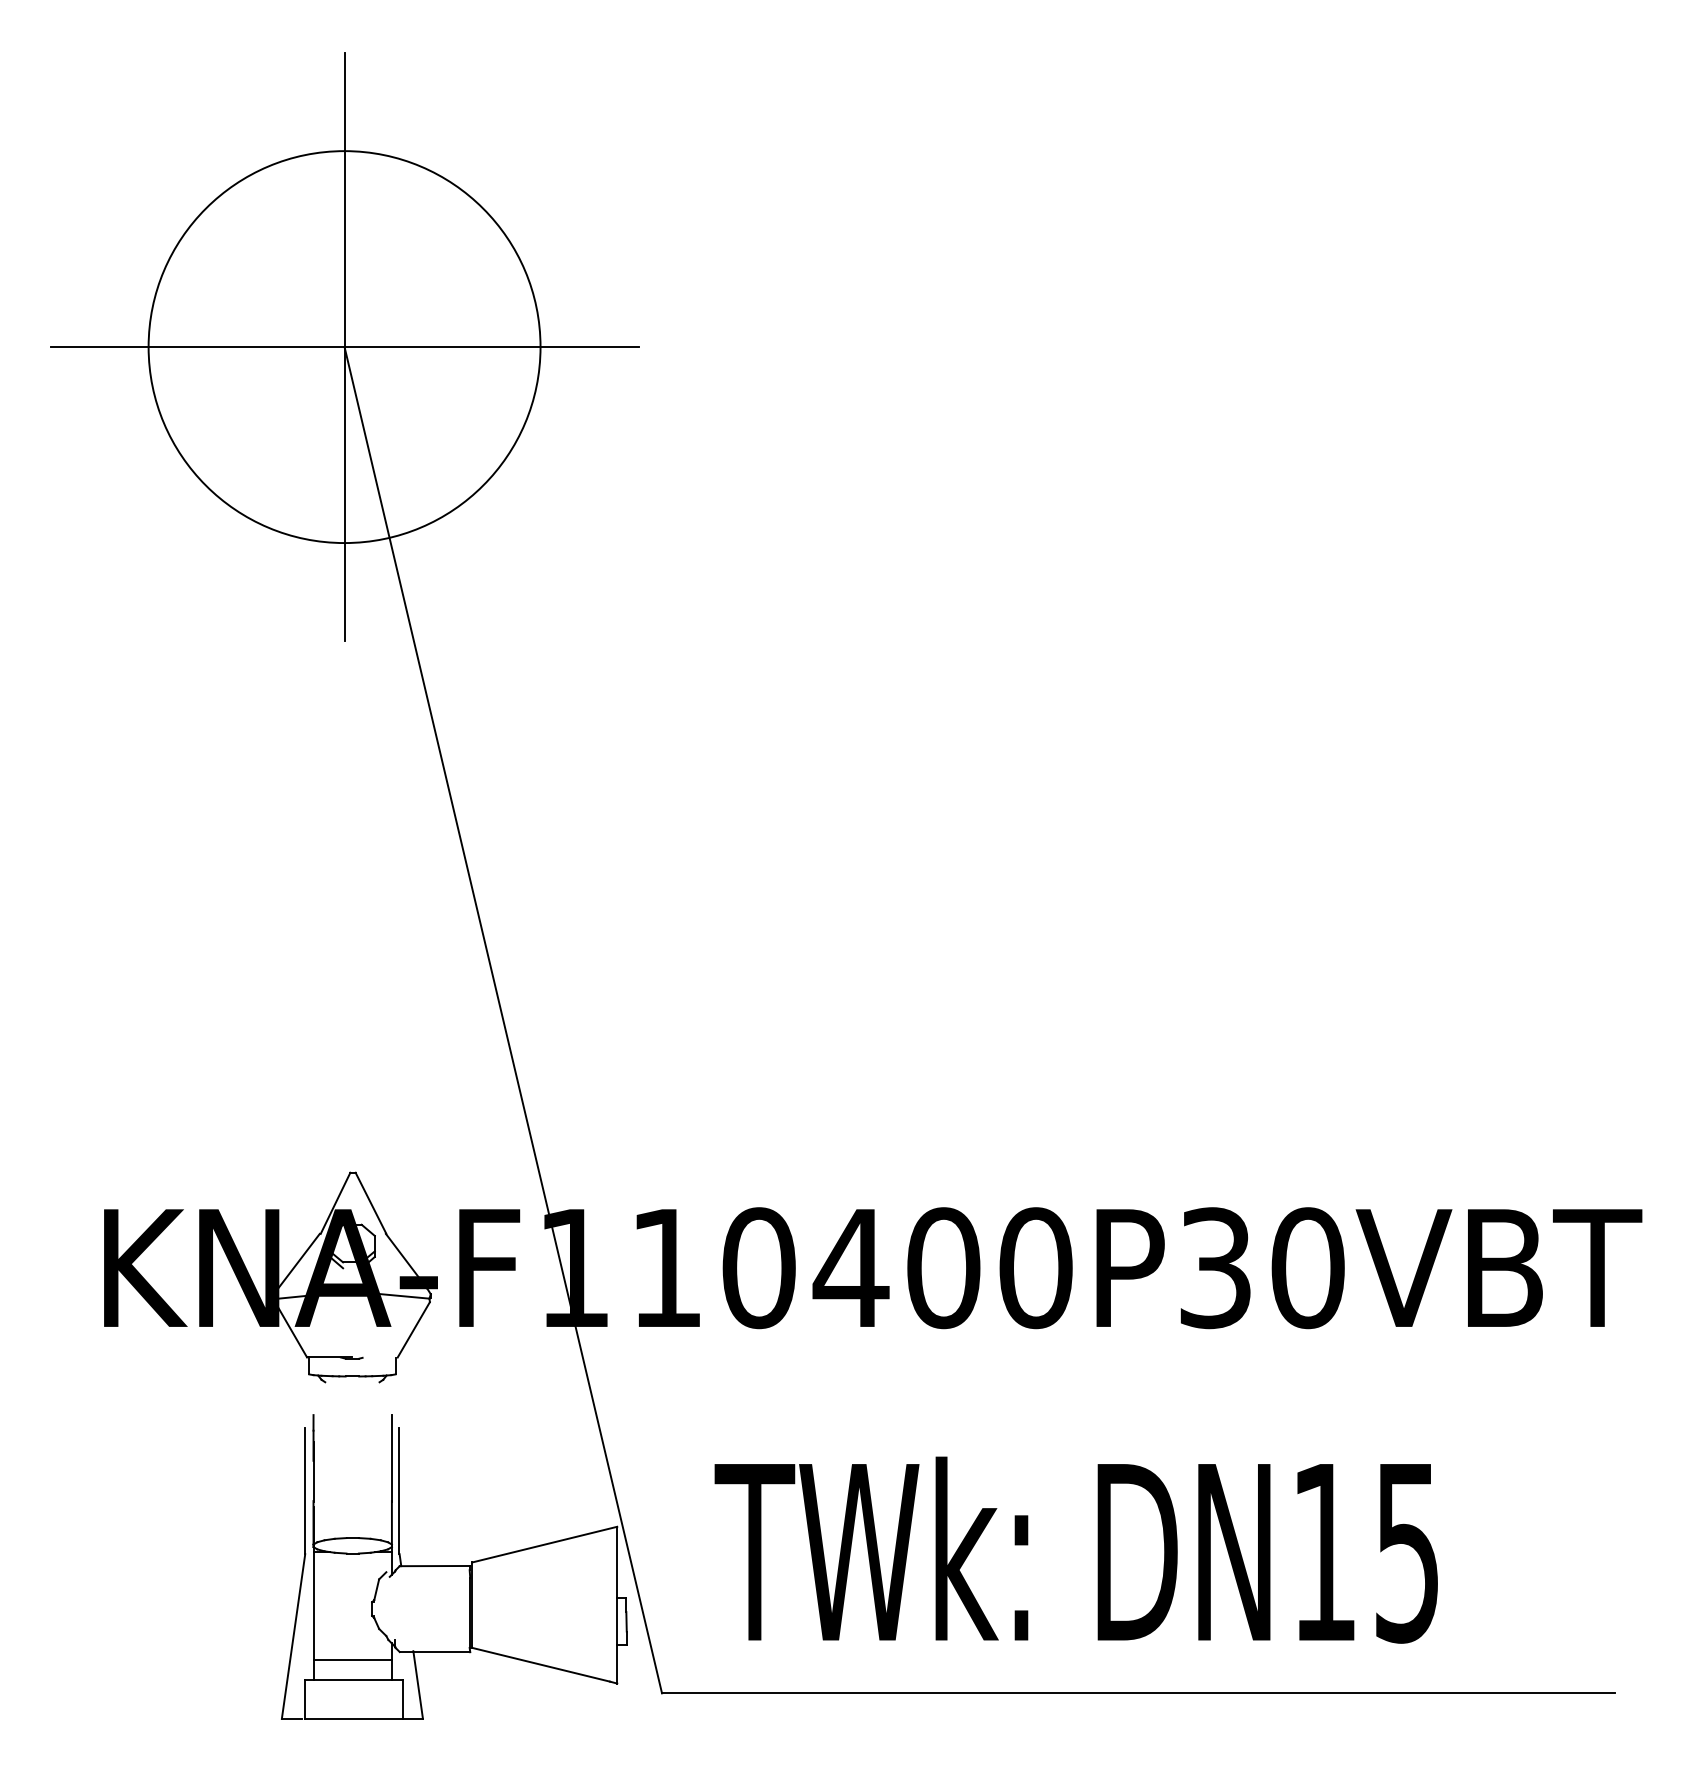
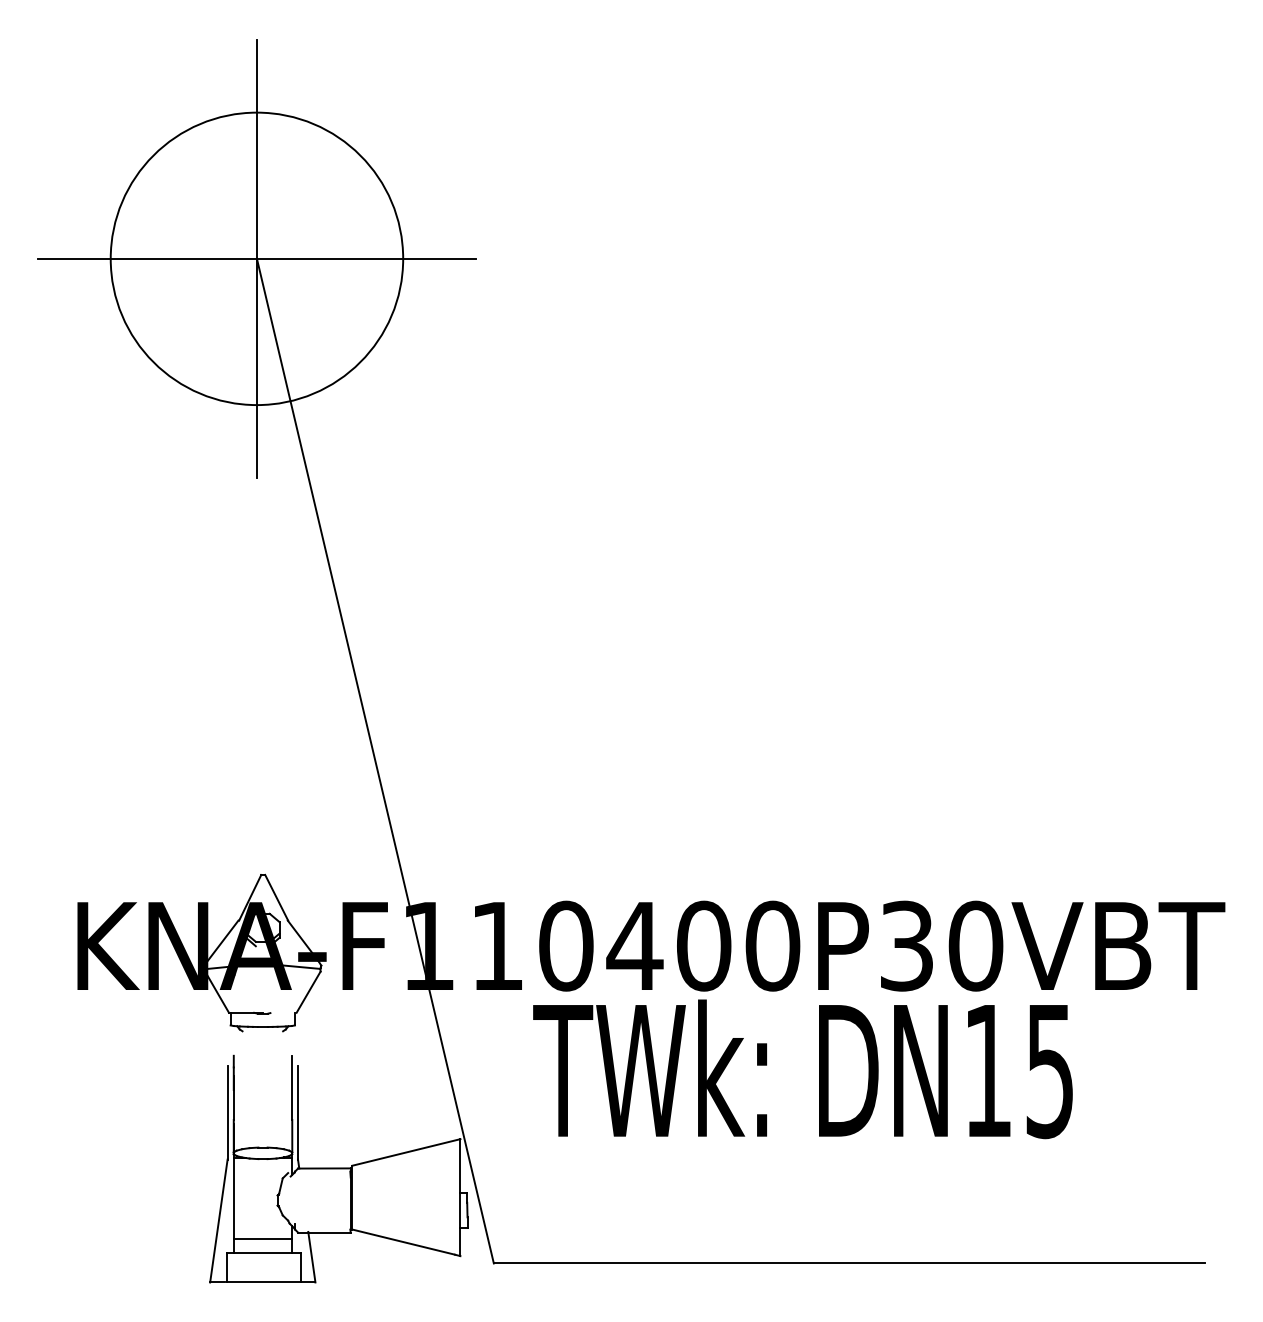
text: (1075, 1549) -> (802, 1068), moved

